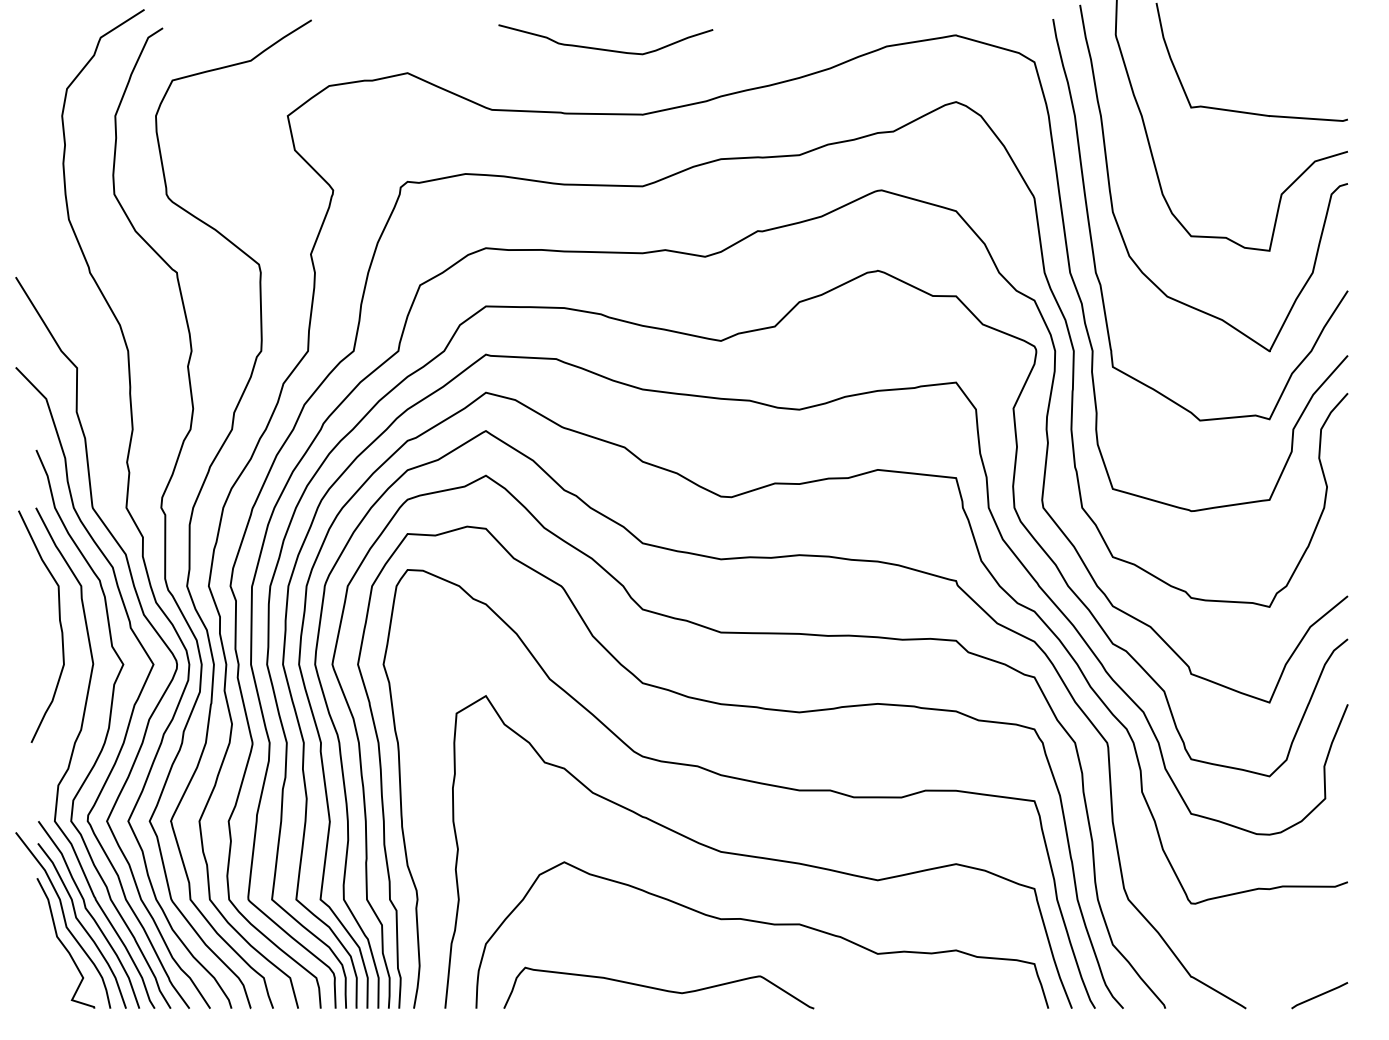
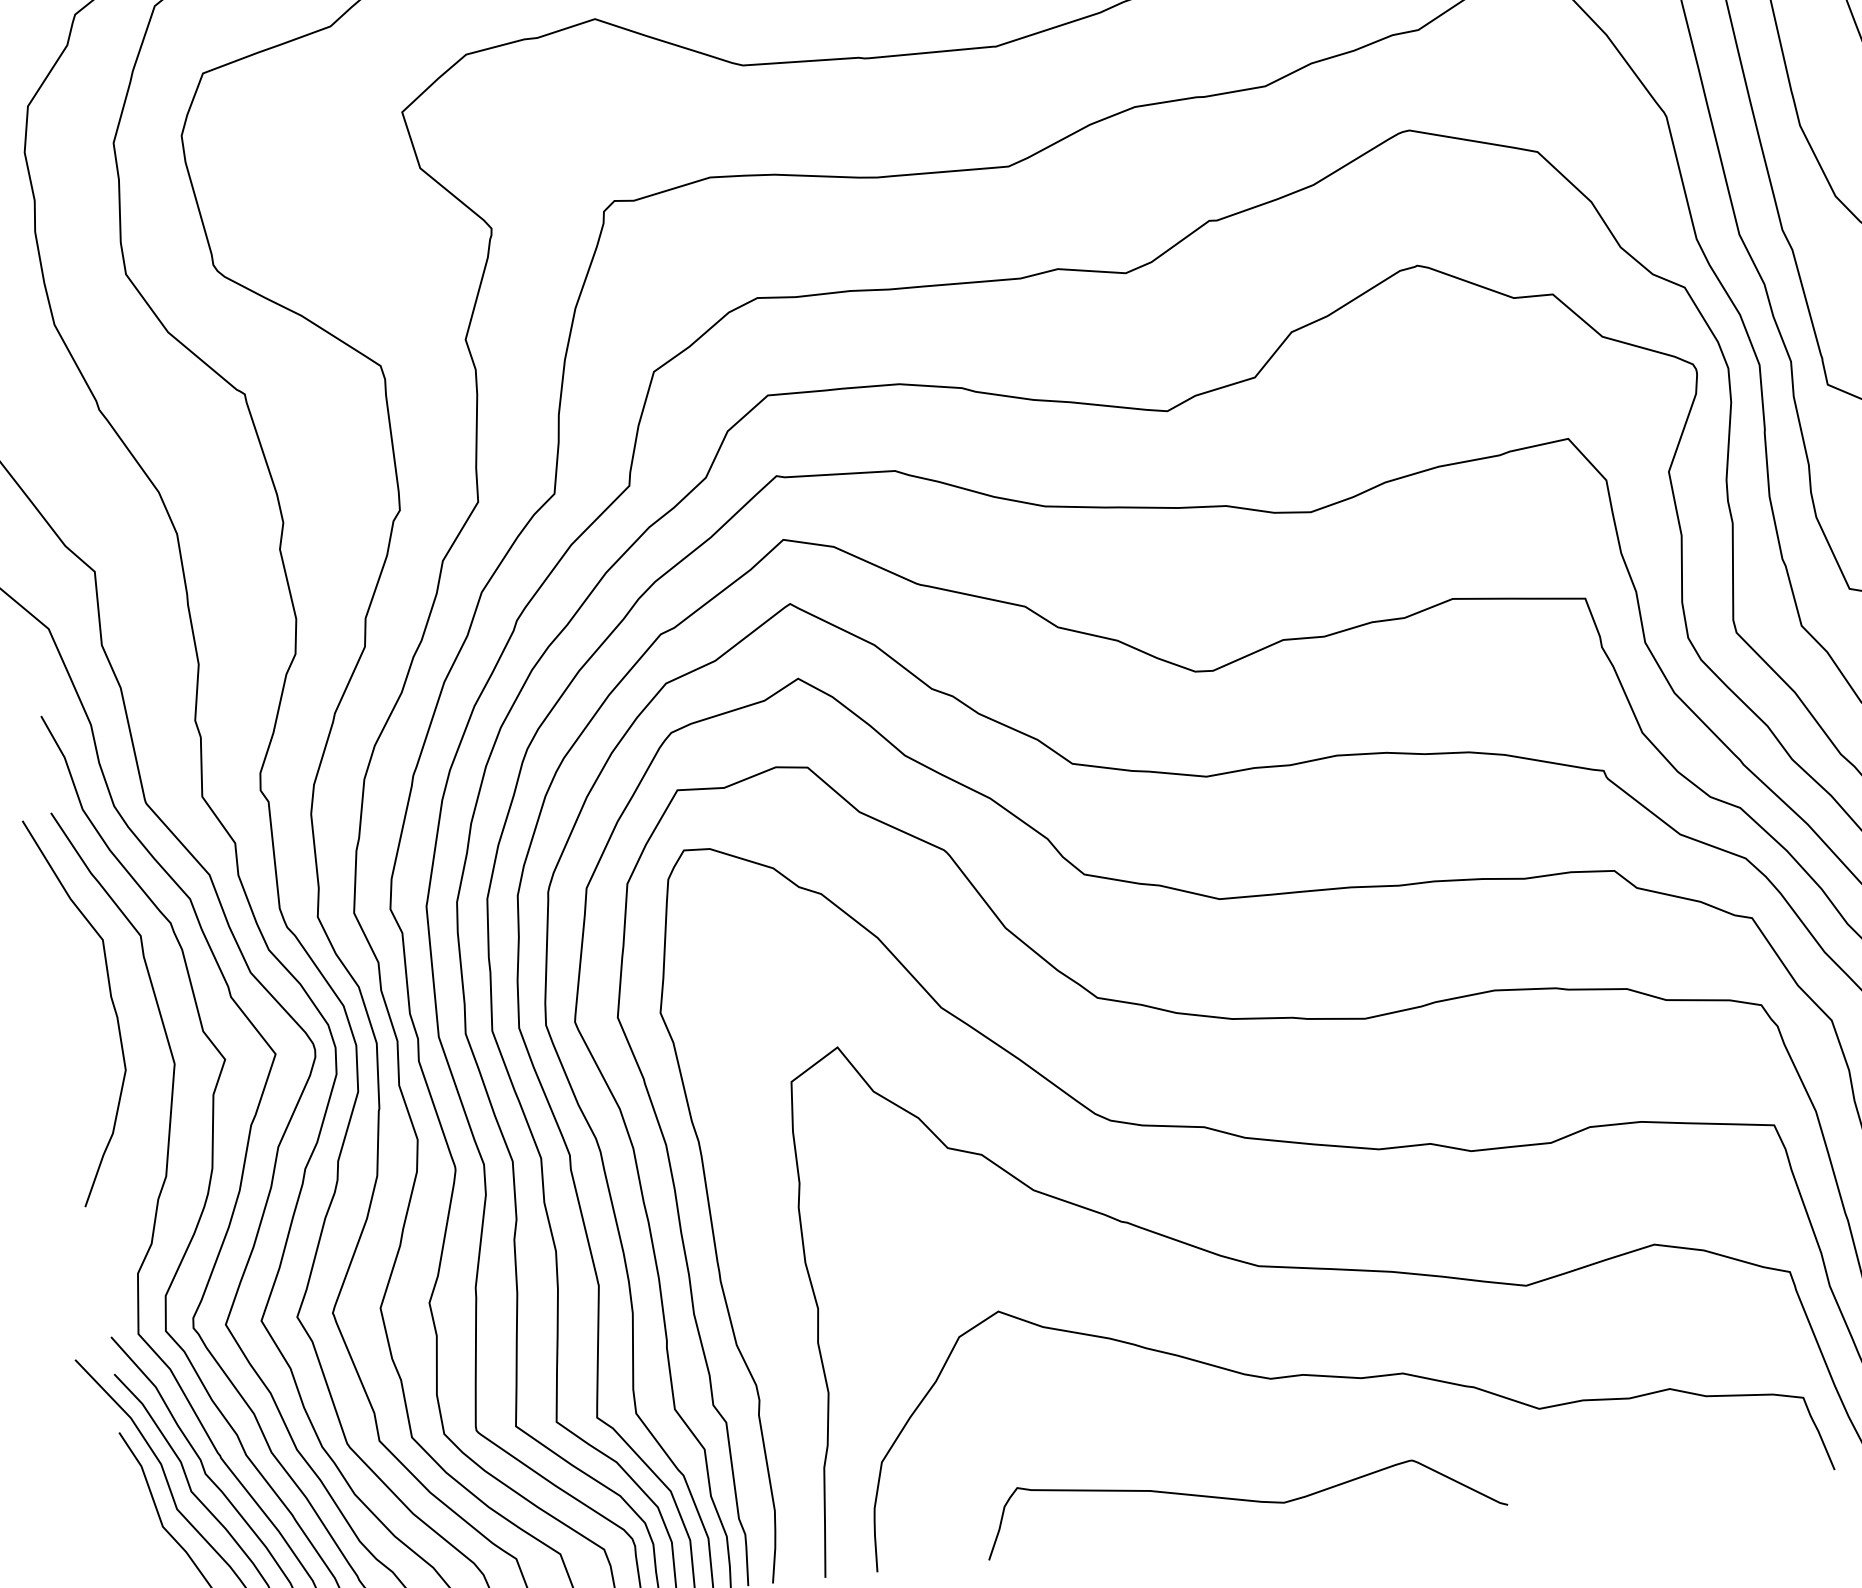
curve: (658, 988) -> (1243, 1498), moved

